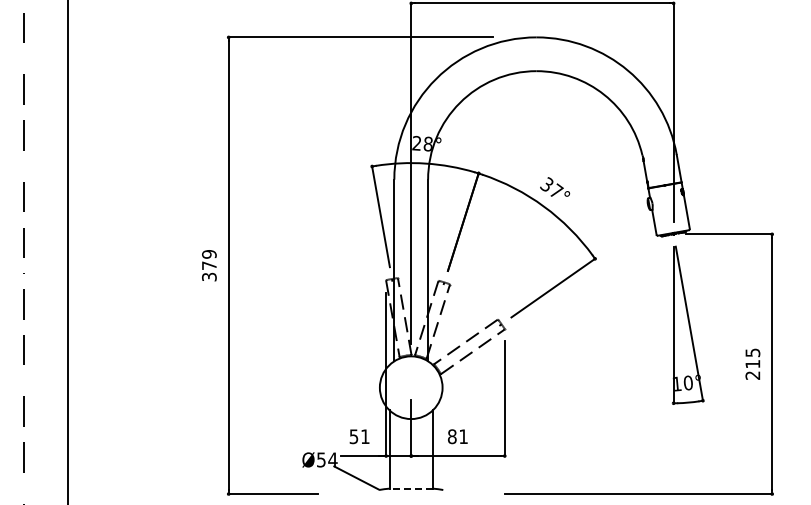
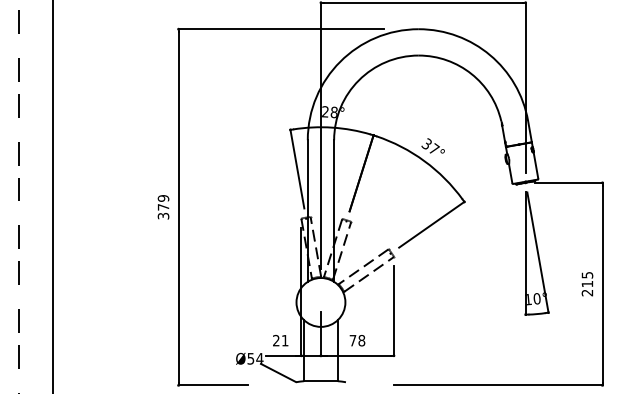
text: (353, 436) -> (275, 340), 51 -> 21
text: (458, 436) -> (357, 340), 81 -> 78
line: (411, 488) -> (321, 381), dashed -> solid

